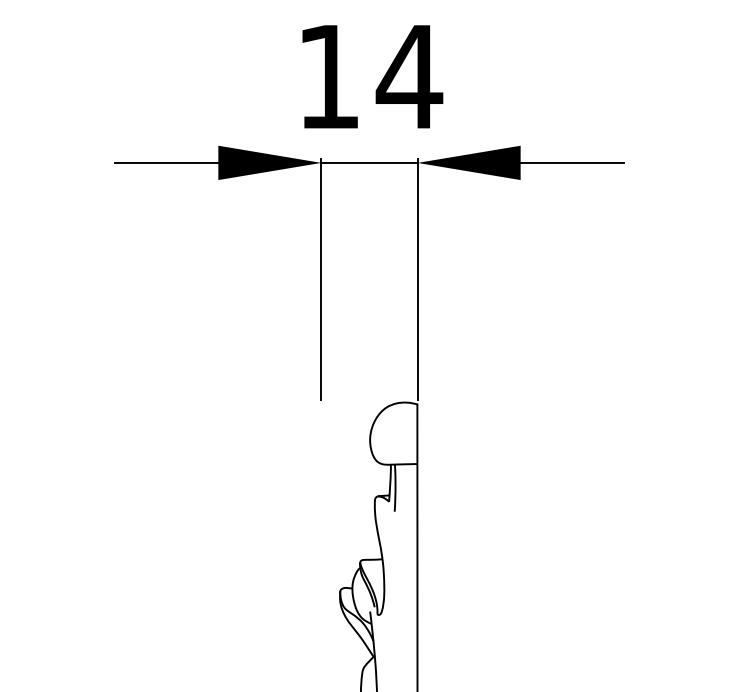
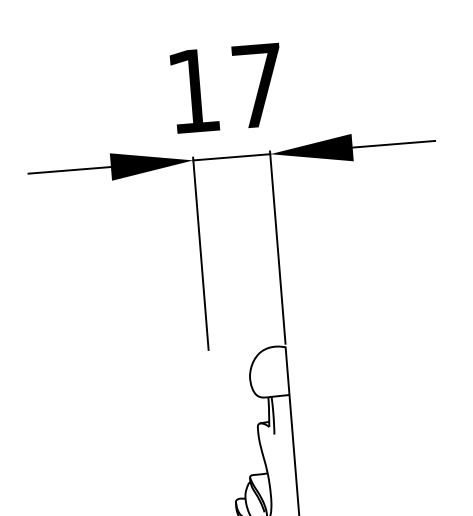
text: (409, 76) -> (258, 85), 14 -> 17

